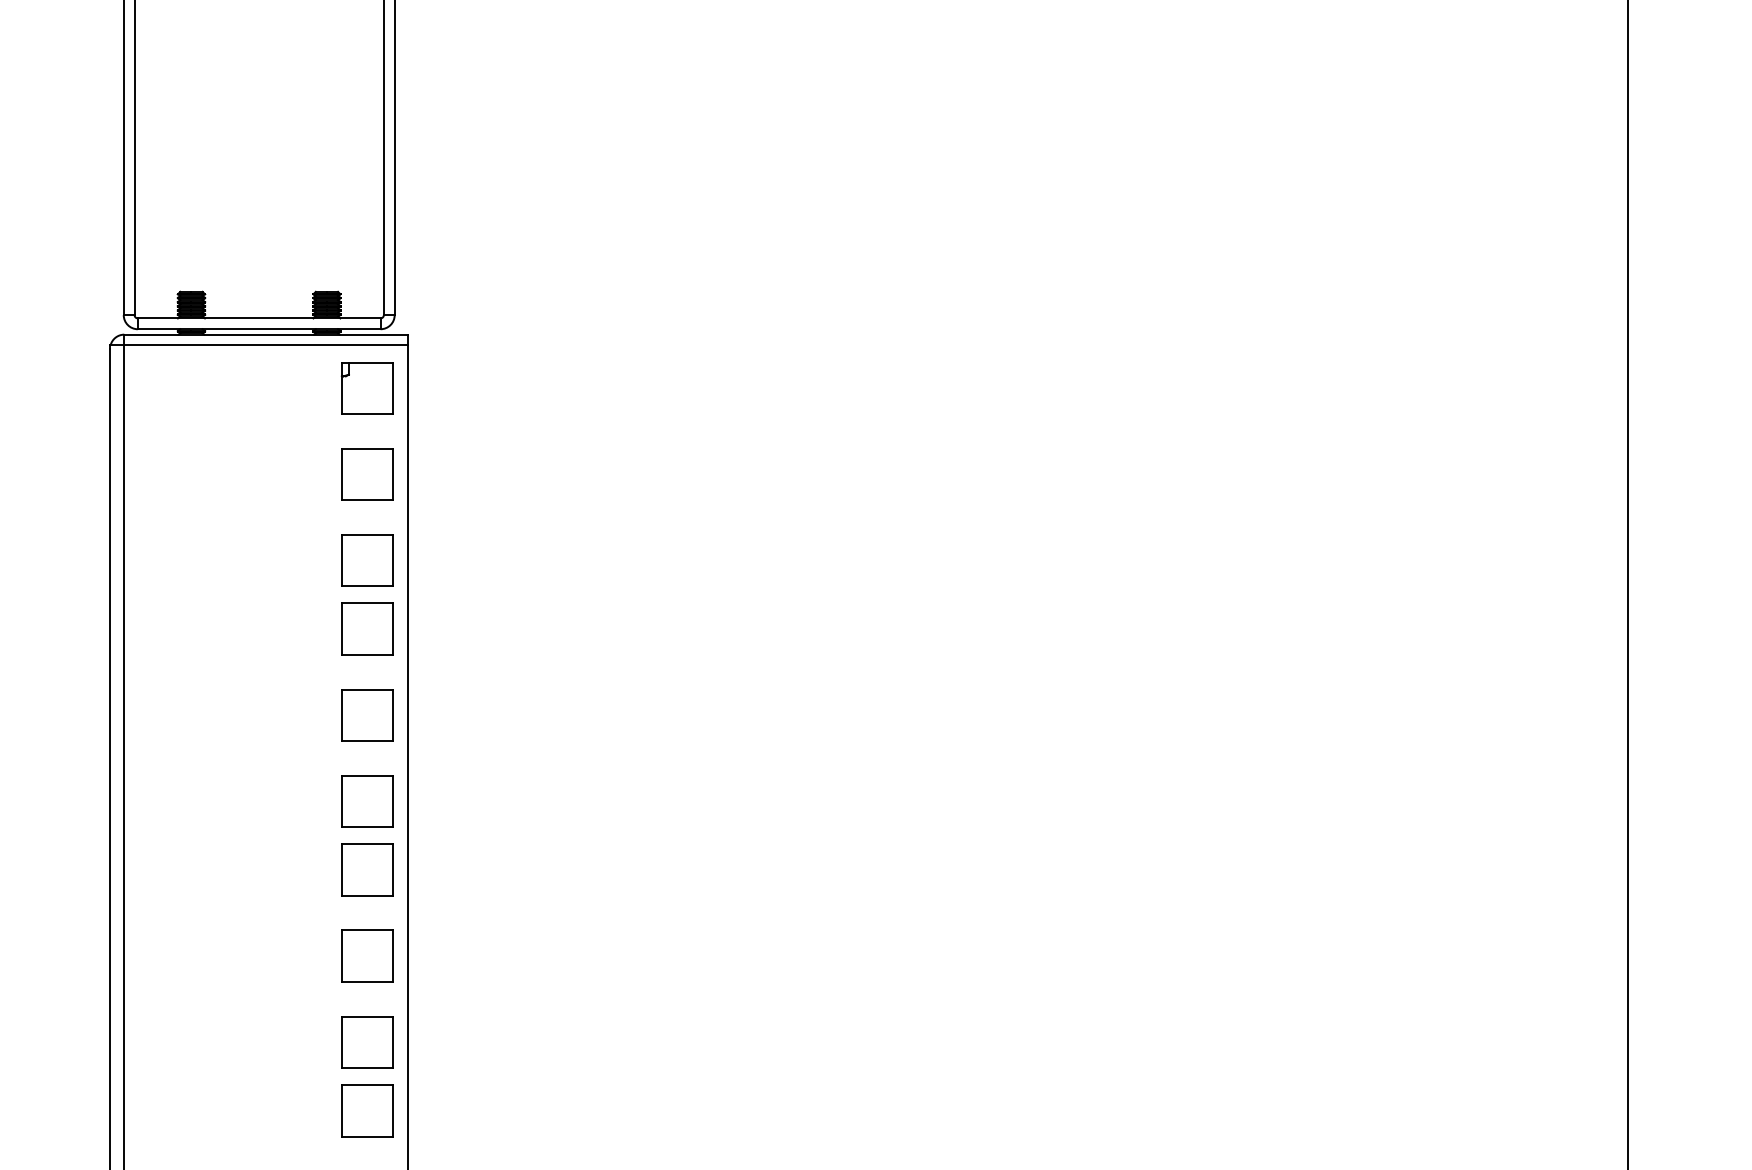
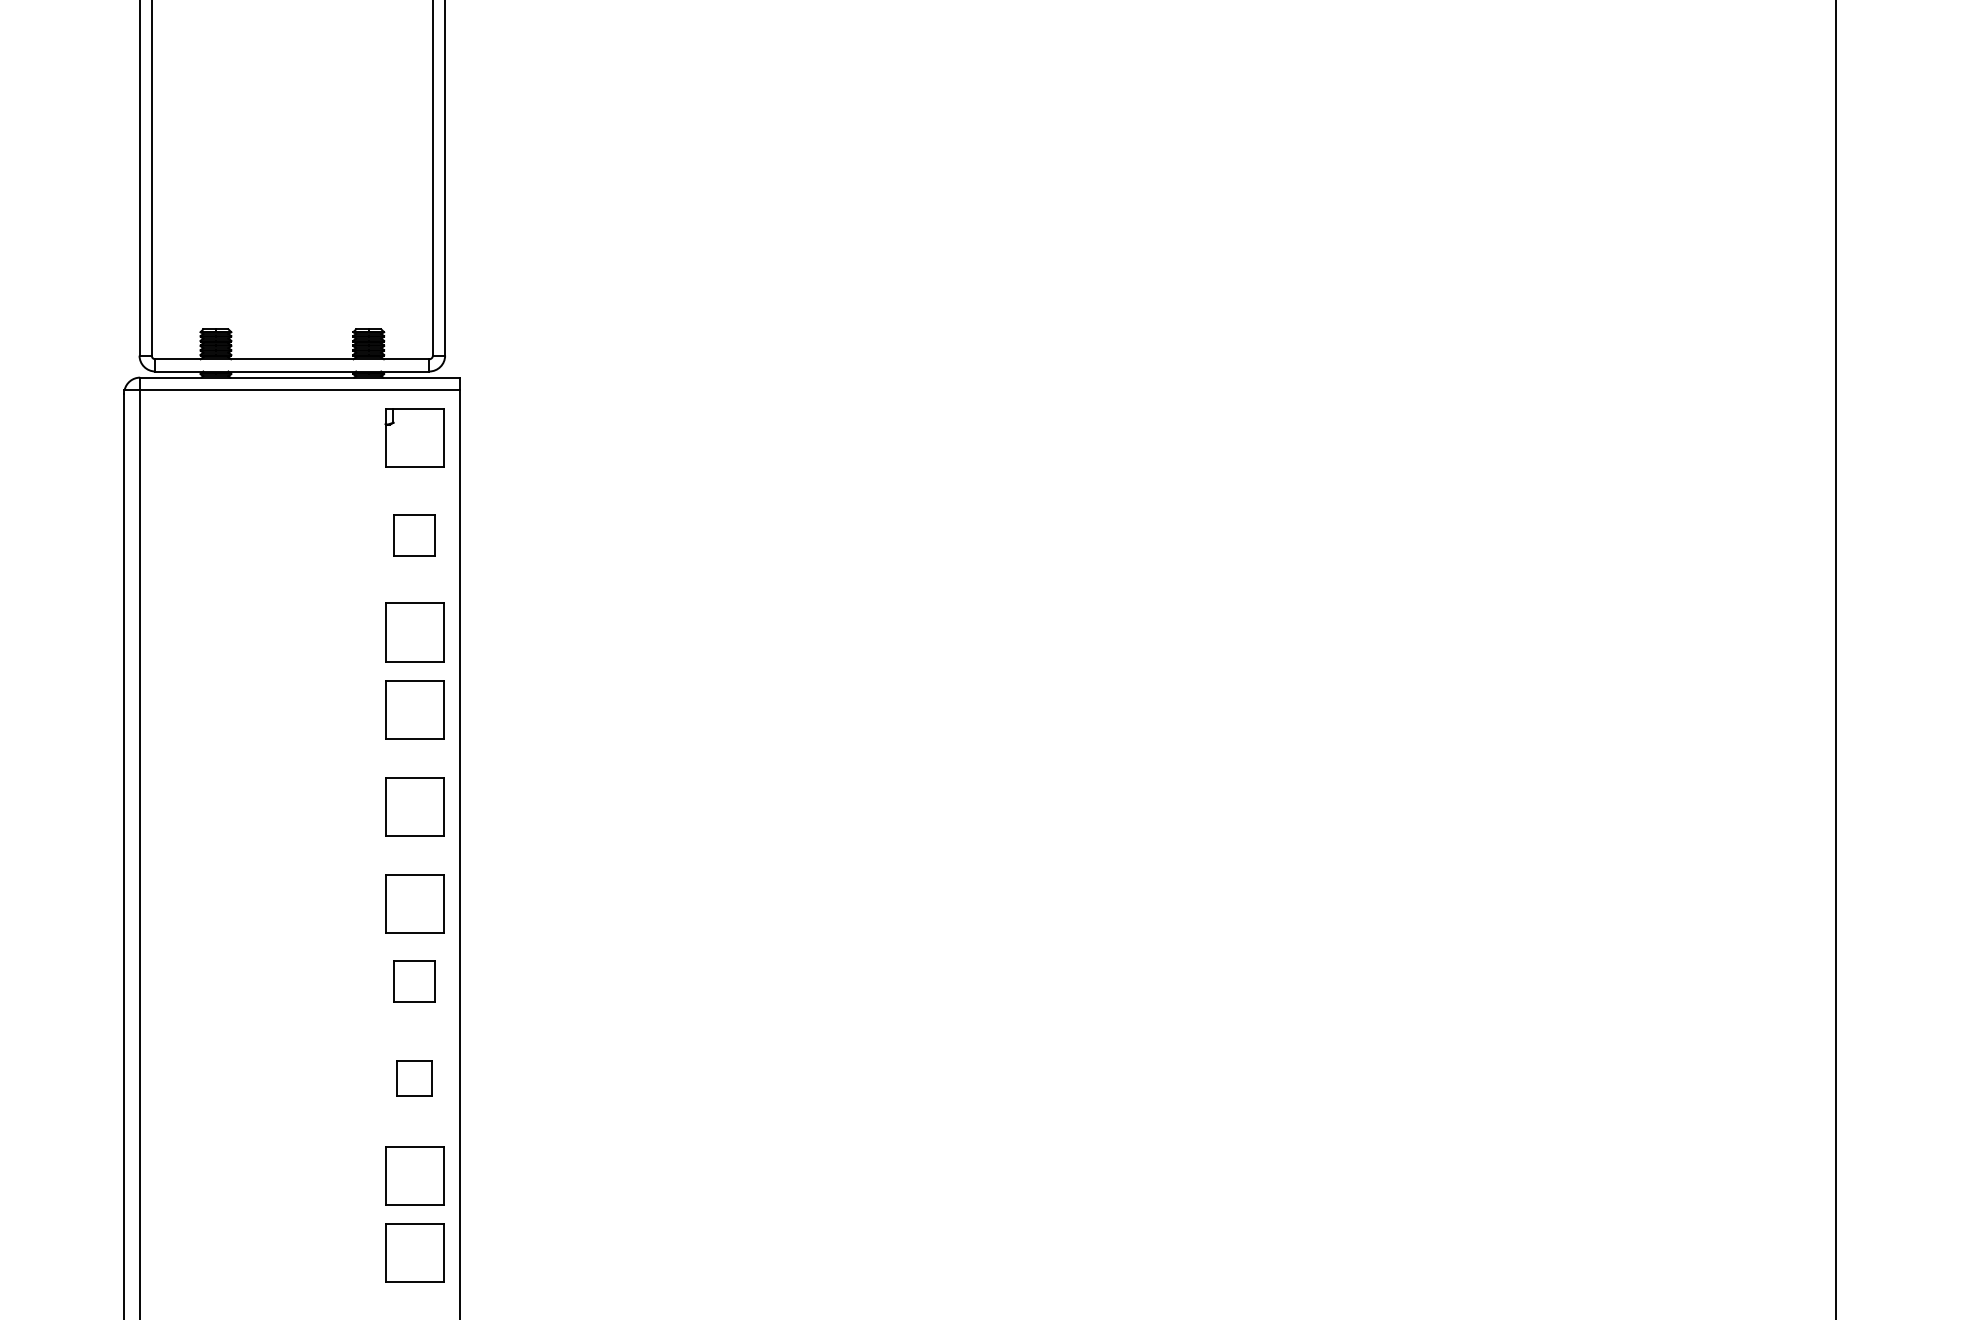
part: (367, 473) -> (414, 534), size x0.7
part: (367, 870) -> (414, 981), size x0.7
part: (367, 956) -> (414, 1078), size x0.6

